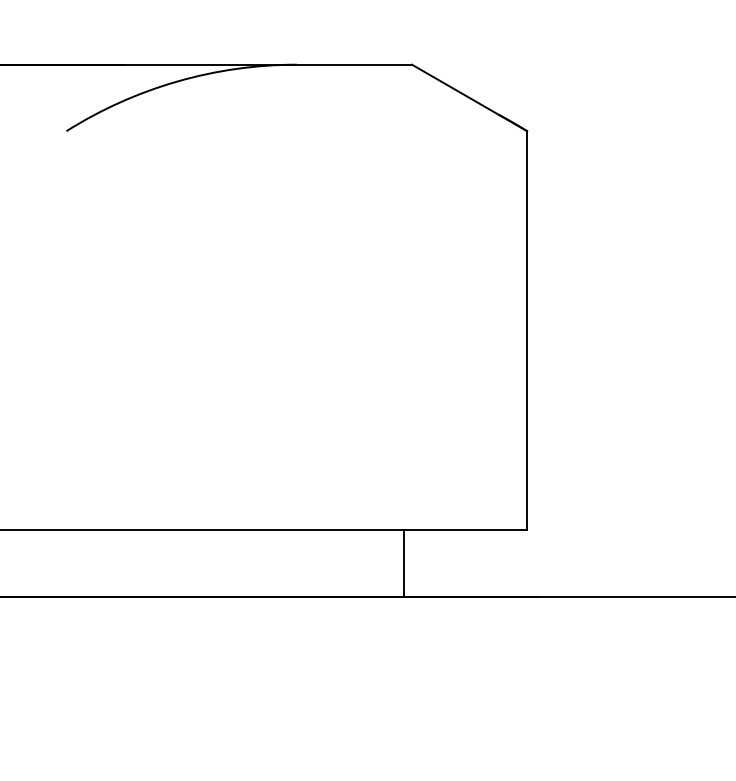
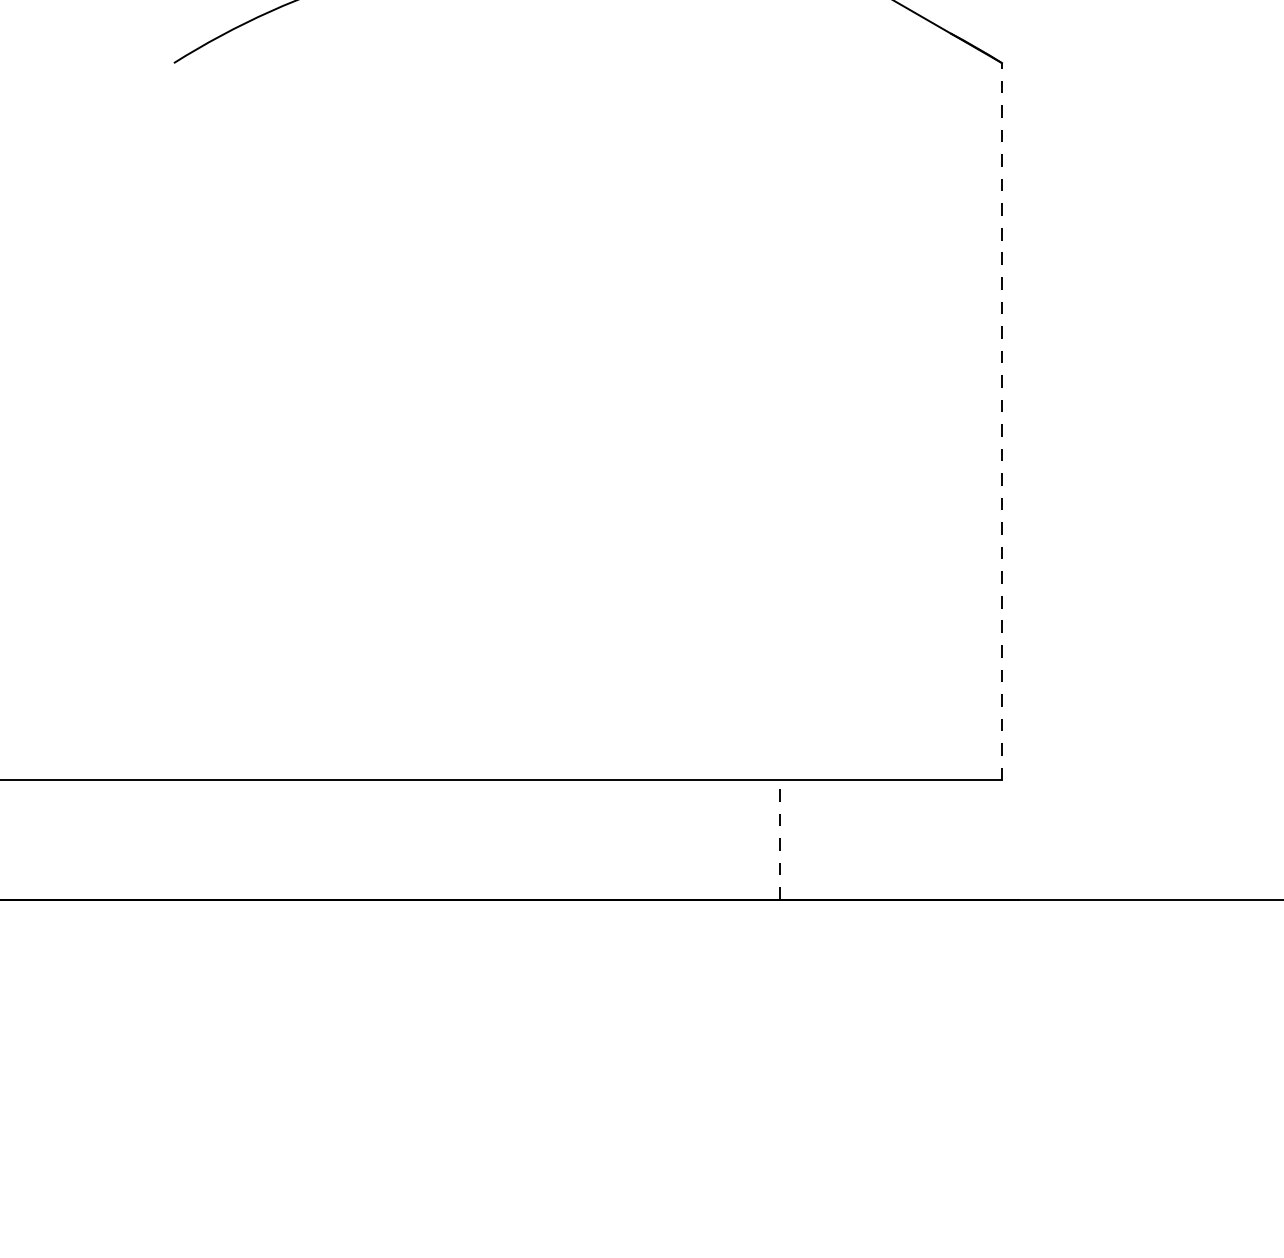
line: (527, 330) -> (1002, 421), solid -> dashed
line: (403, 562) -> (779, 838), solid -> dashed

